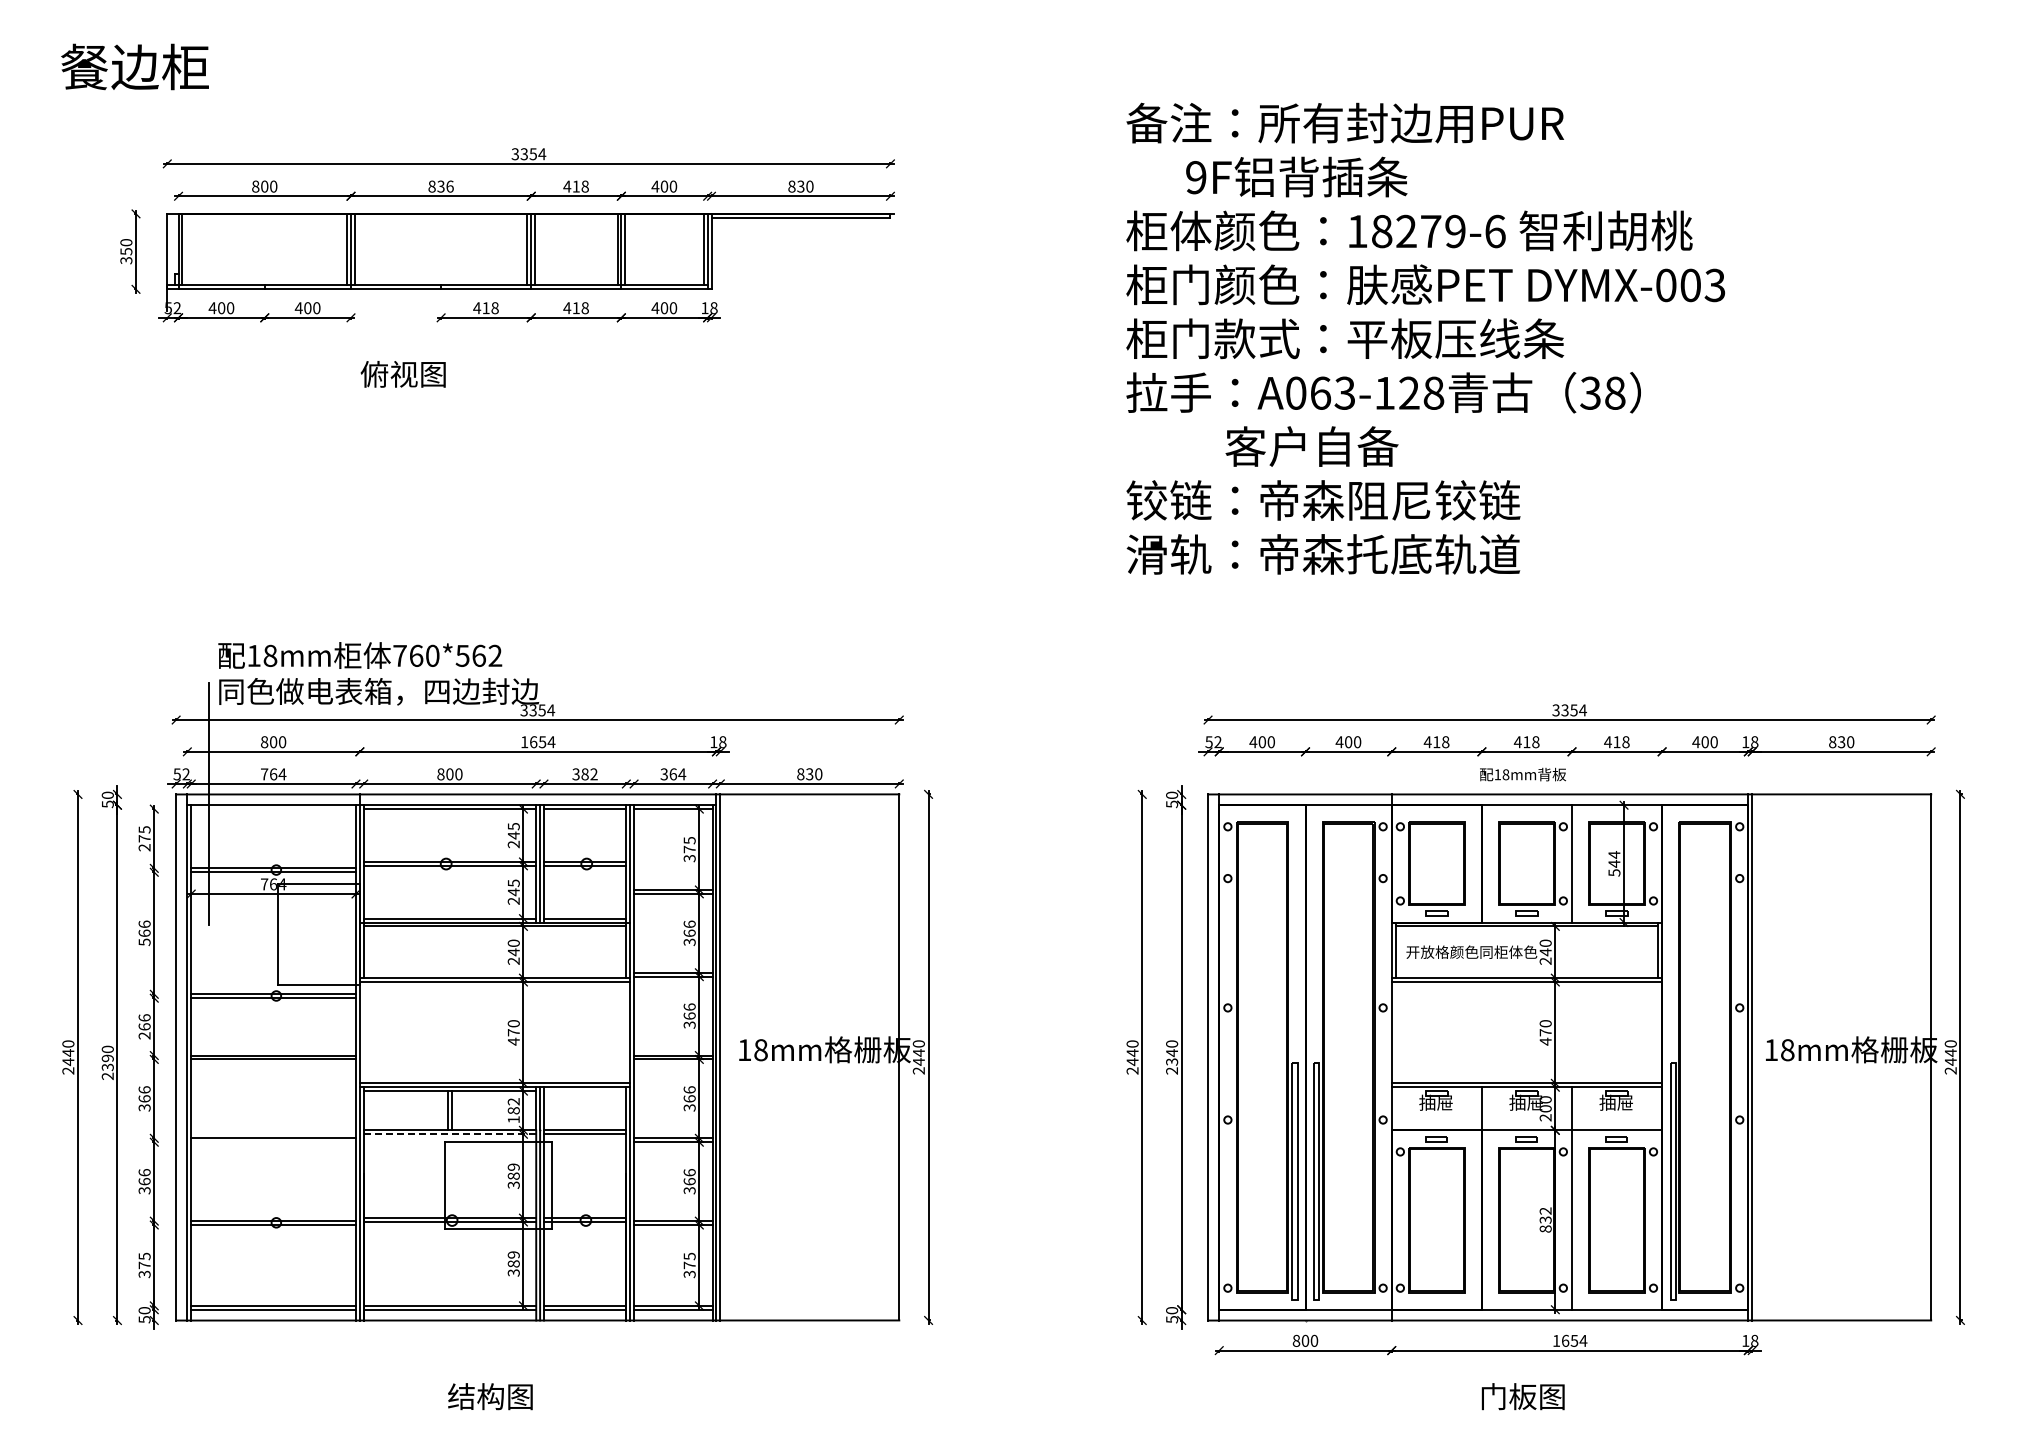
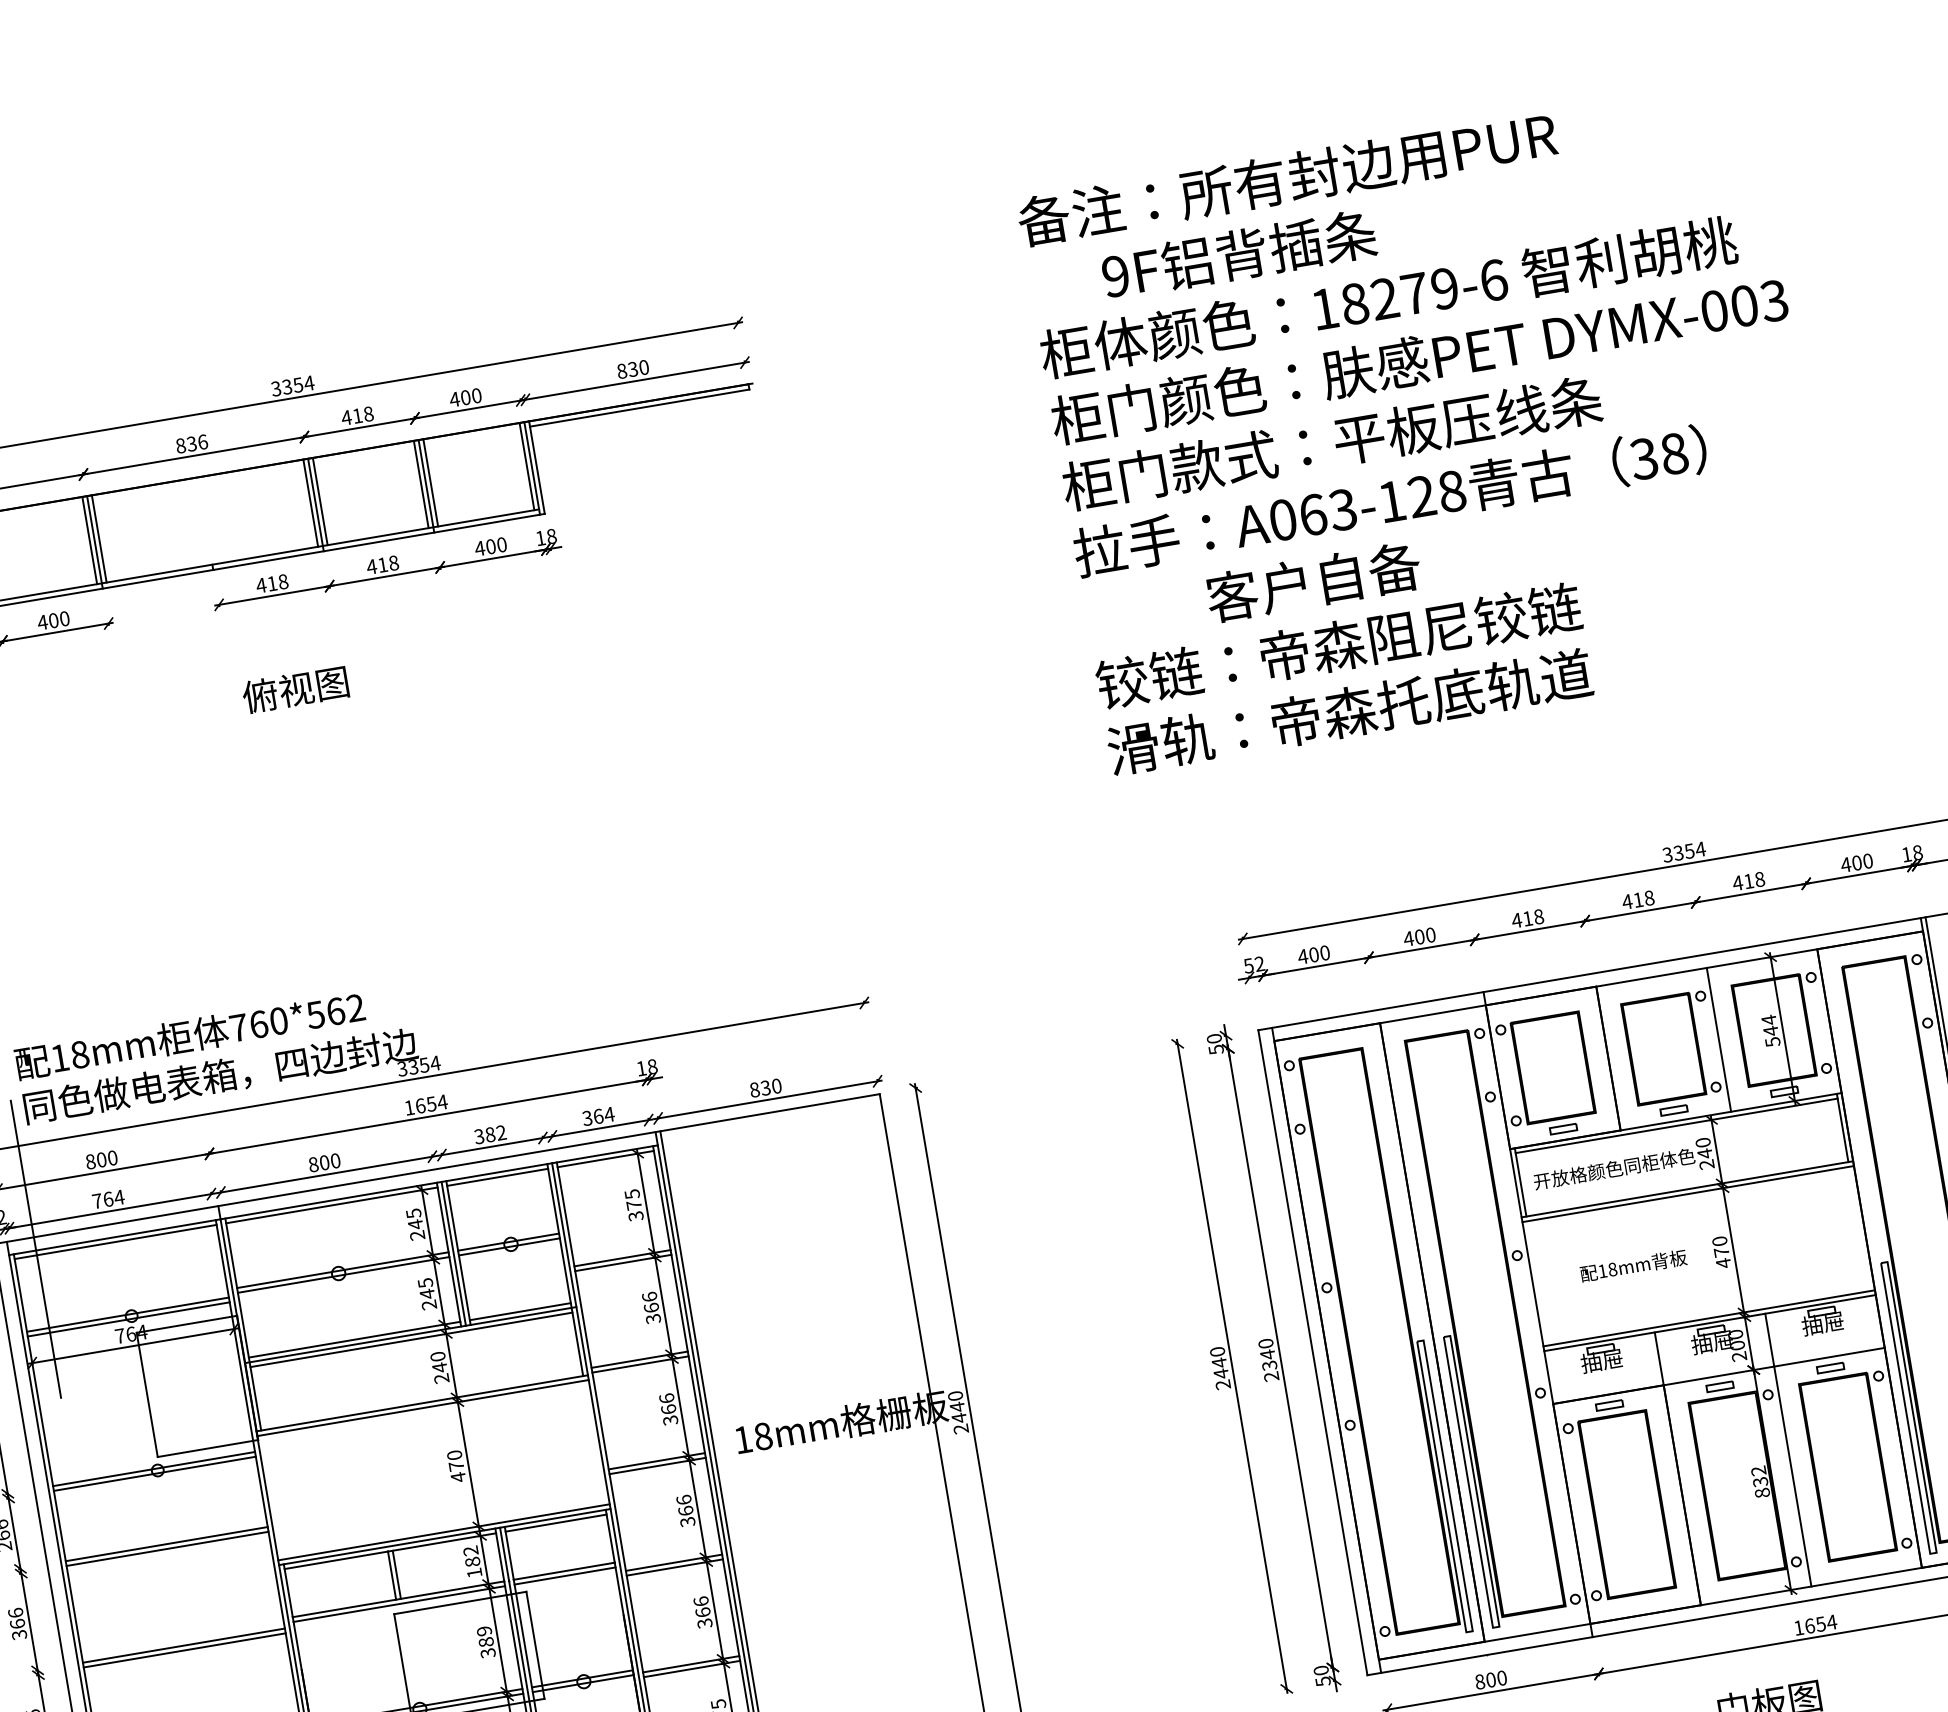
text: (402, 374) -> (294, 690), moved
text: (1522, 774) -> (1632, 1265), moved
line: (273, 809) -> (115, 1242), added
line: (584, 1091) -> (555, 1523), added
line: (450, 1134) -> (400, 1604), dashed -> solid
line: (273, 1142) -> (184, 1650), added

